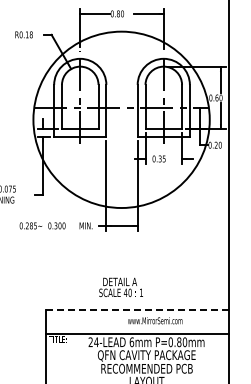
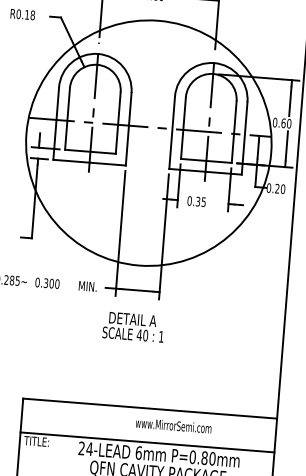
text: (120, 286) -> (132, 325), moved
line: (137, 309) -> (150, 408), dashed -> solid

